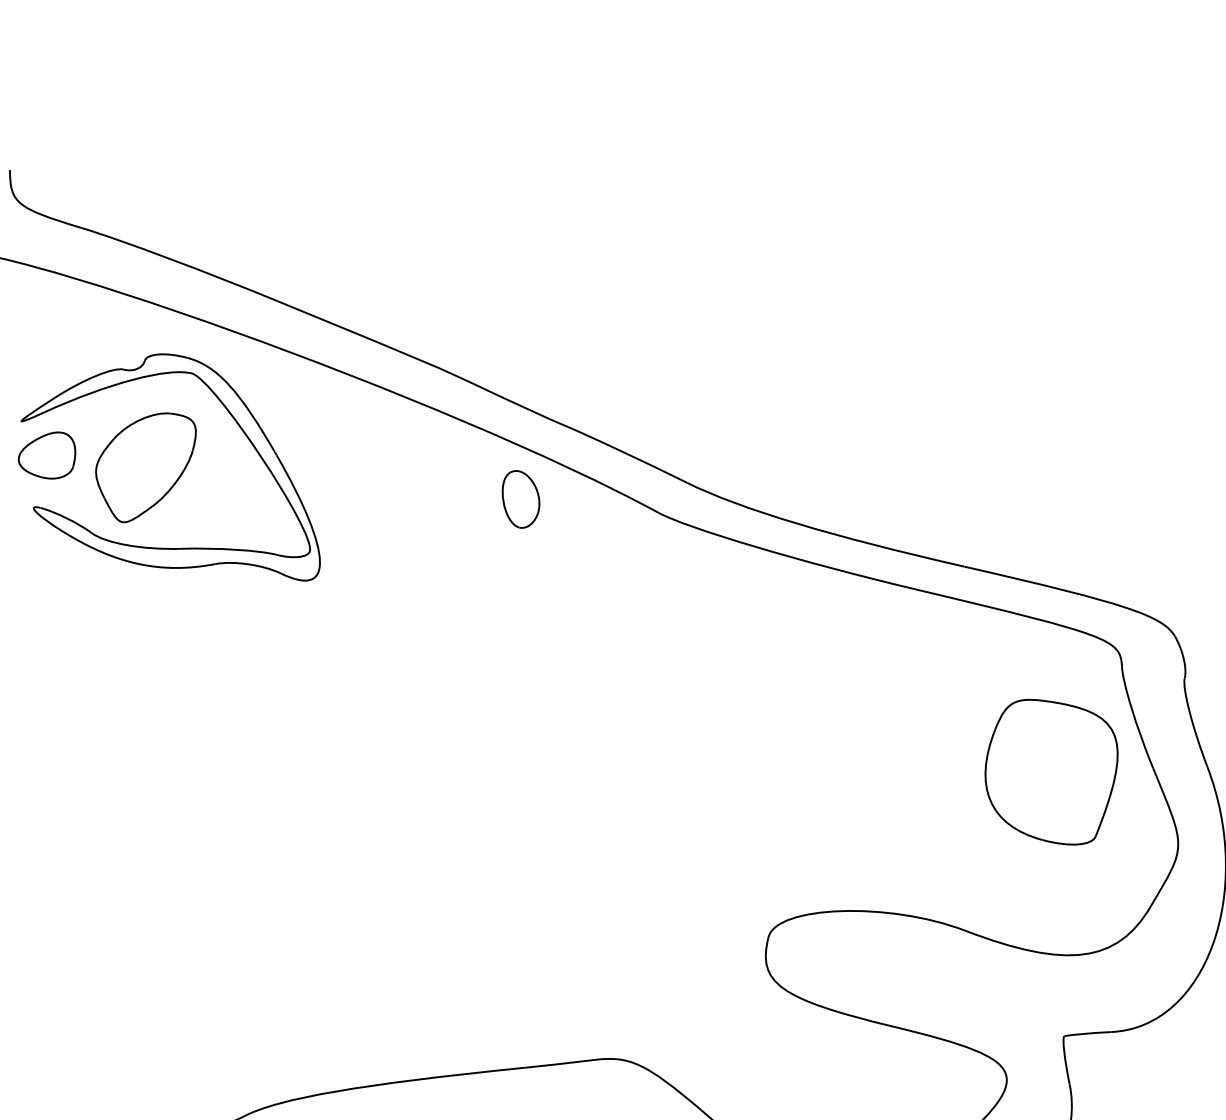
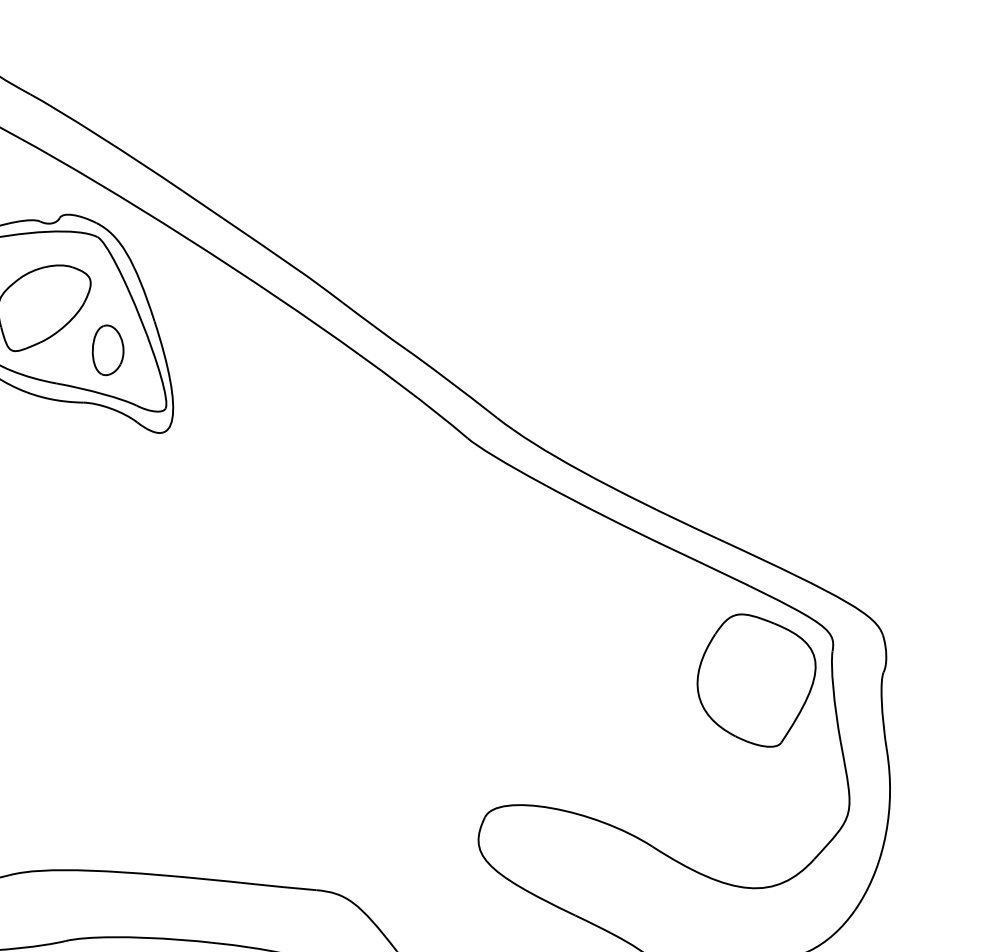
part: (520, 499) -> (107, 350), moved
part: (1051, 771) -> (755, 679), moved

